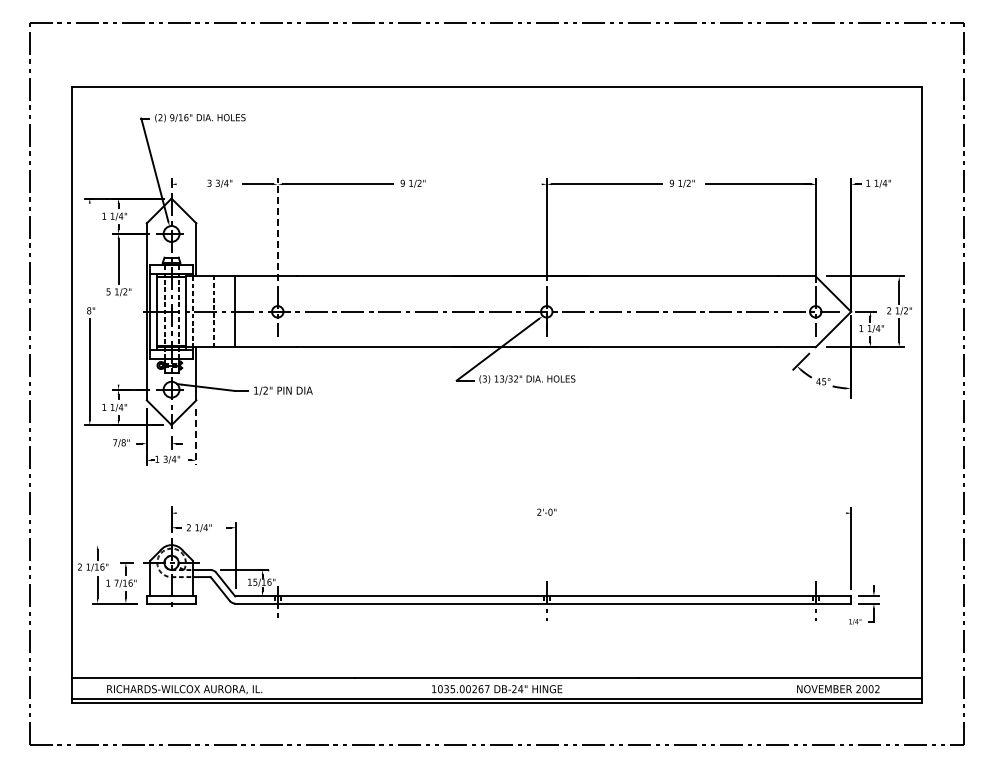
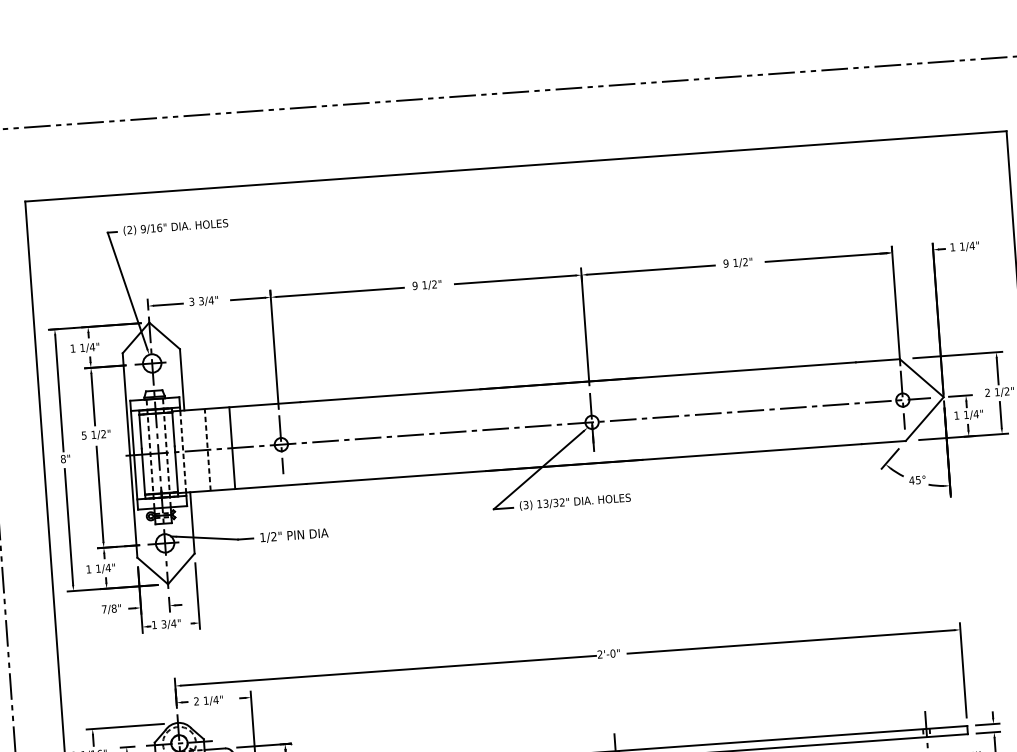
line: (188, 184) -> (167, 304), added
line: (489, 184) -> (515, 279), added
line: (277, 229) -> (274, 349), dashed -> solid
line: (89, 253) -> (59, 392), added
line: (118, 343) -> (99, 494), added
line: (196, 437) -> (197, 596), dashed -> solid
line: (355, 513) -> (387, 671), added
line: (704, 513) -> (791, 642), added
line: (125, 545) -> (124, 727), added

